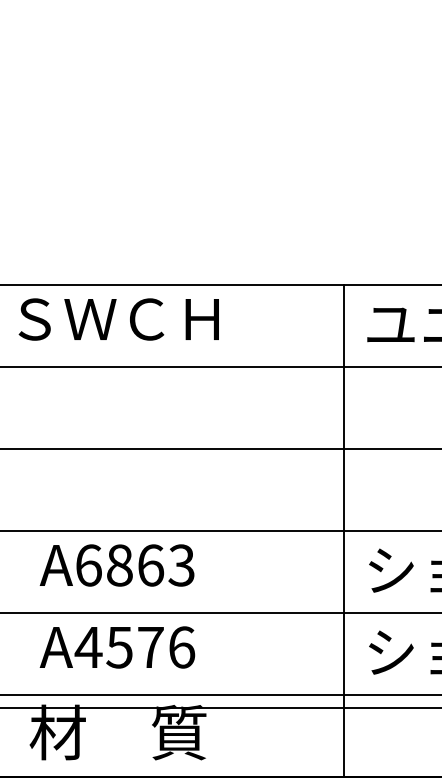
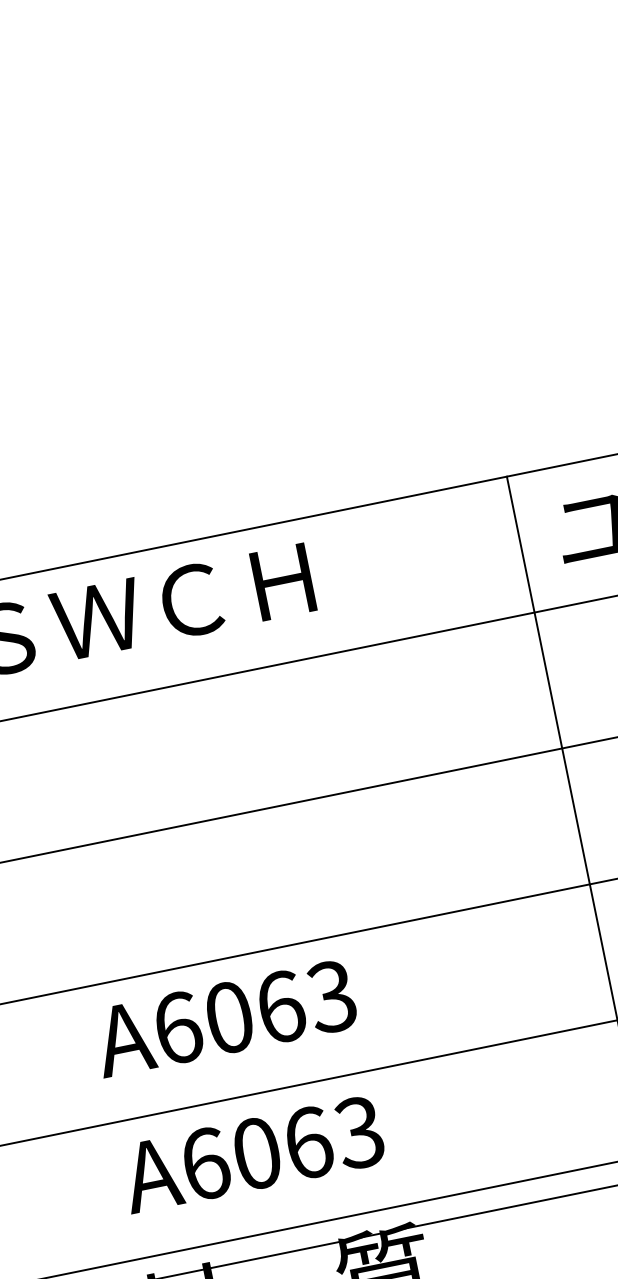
text: (119, 565) -> (228, 1017), A6863 -> A6063
text: (134, 647) -> (281, 1148), A4576 -> A6063

